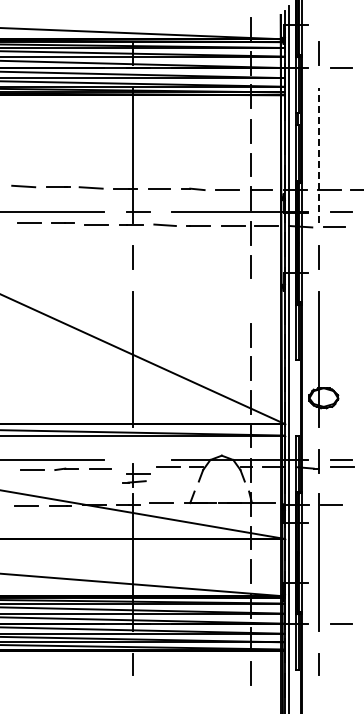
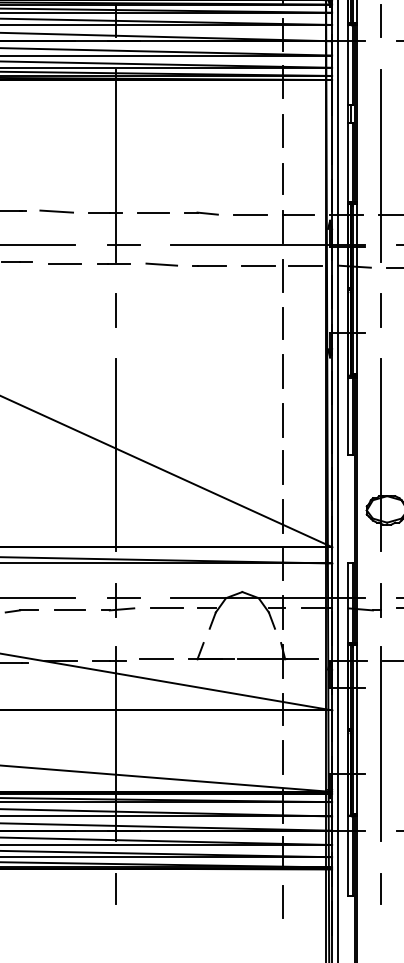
line: (319, 155) -> (381, 165), dashed -> solid
line: (250, 300) -> (283, 371), added
part: (136, 475) -> (121, 600), moved

